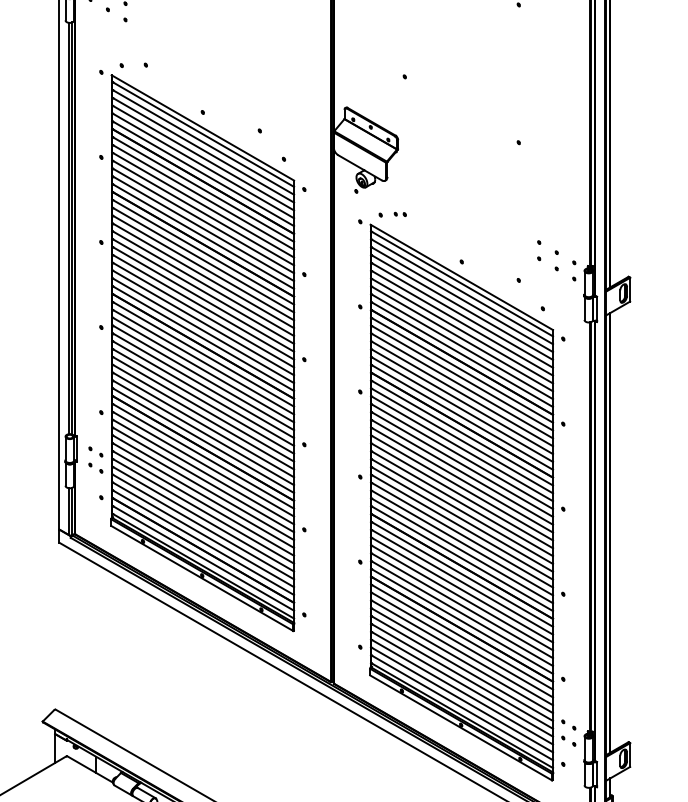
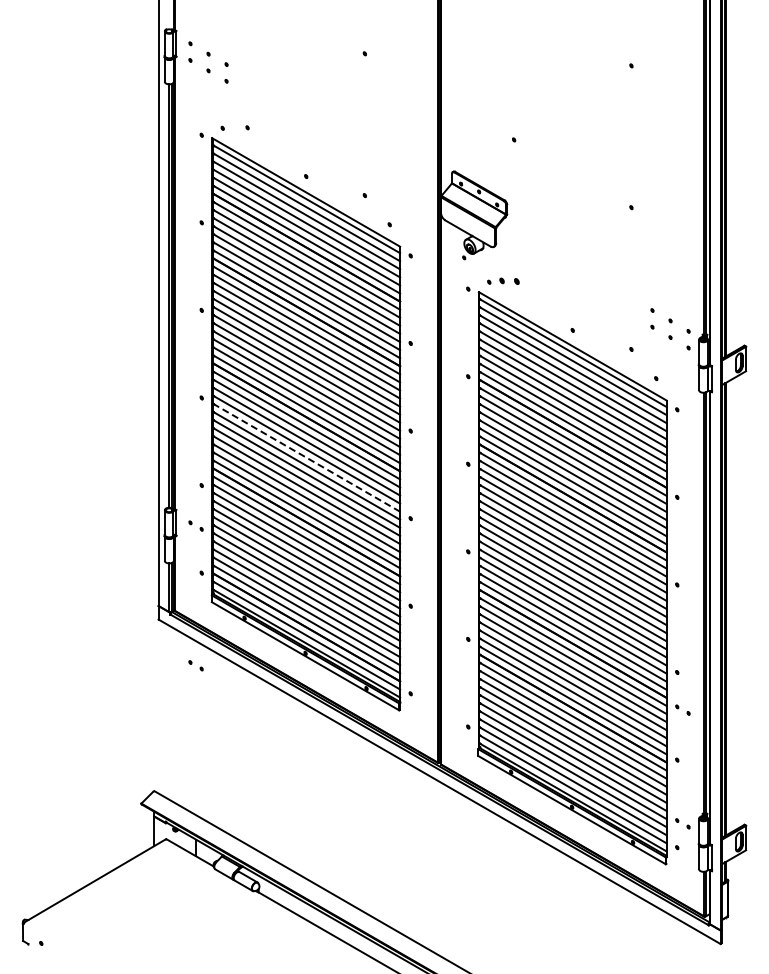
part: (400, 214) -> (509, 281), size x1.6
line: (203, 385) -> (306, 457), solid -> dashed
part: (95, 467) -> (195, 665), moved
part: (568, 724) -> (682, 709), moved

